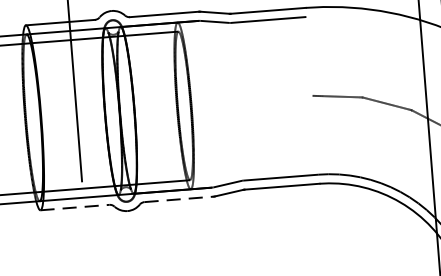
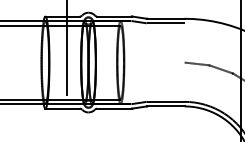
line: (179, 199) -> (114, 108), dashed -> solid
line: (76, 207) -> (63, 108), dashed -> solid

